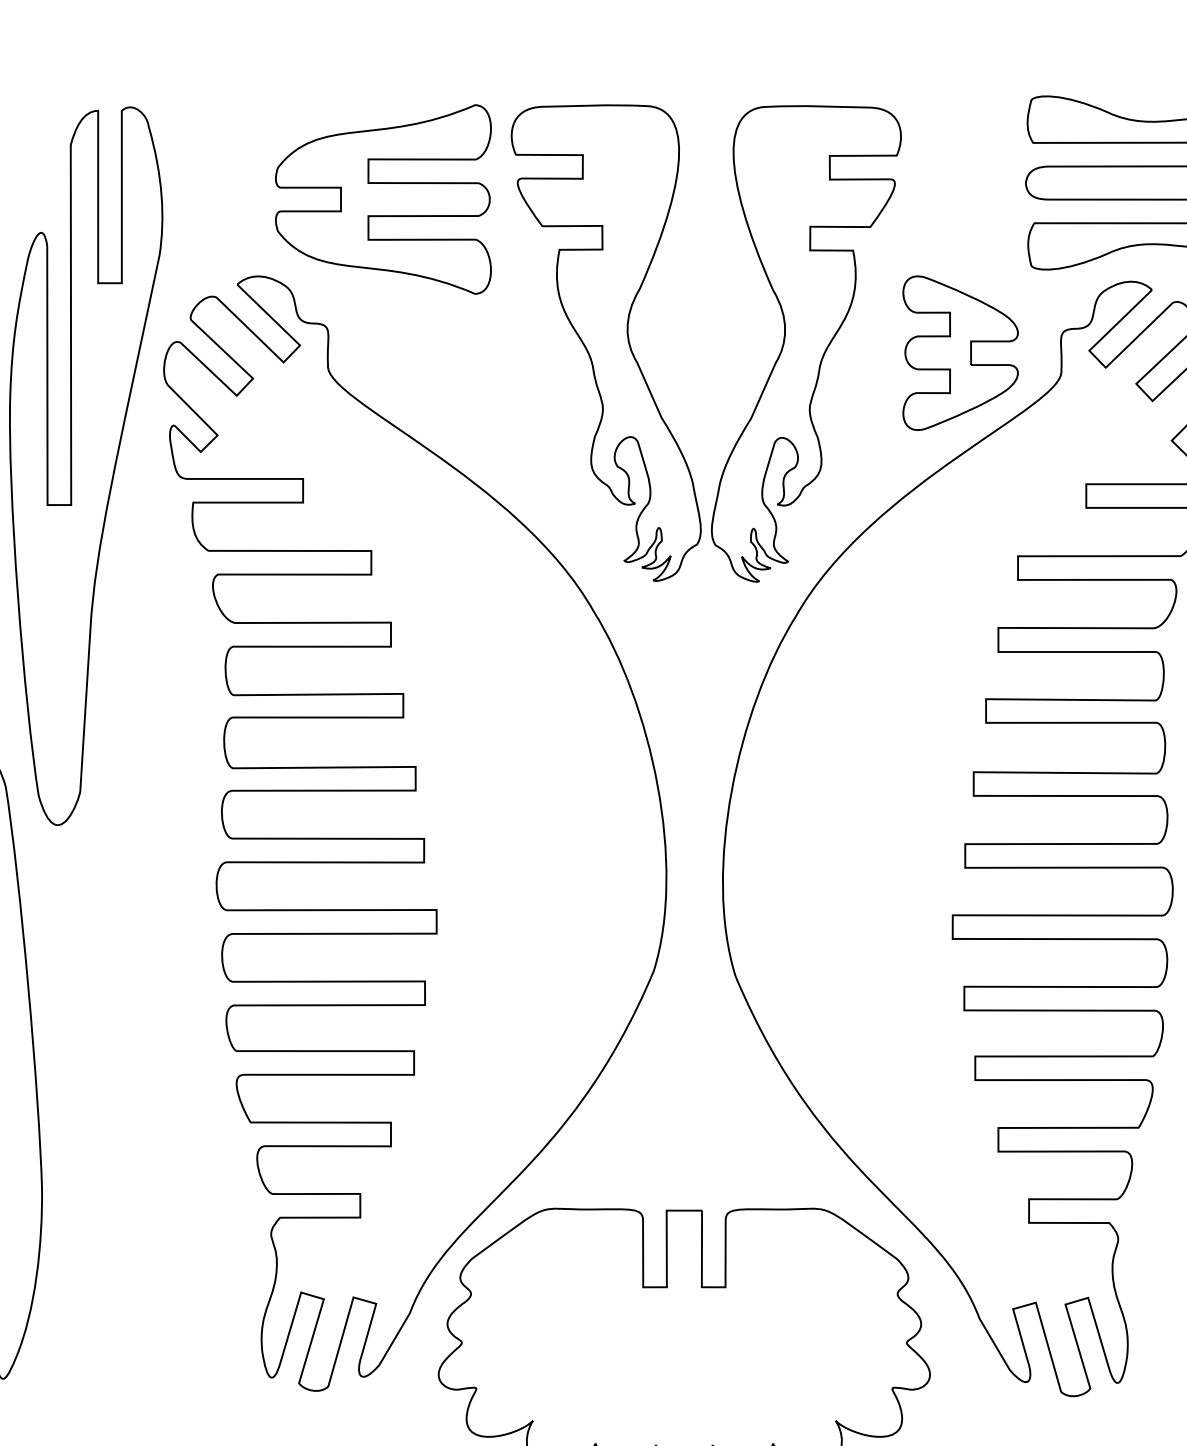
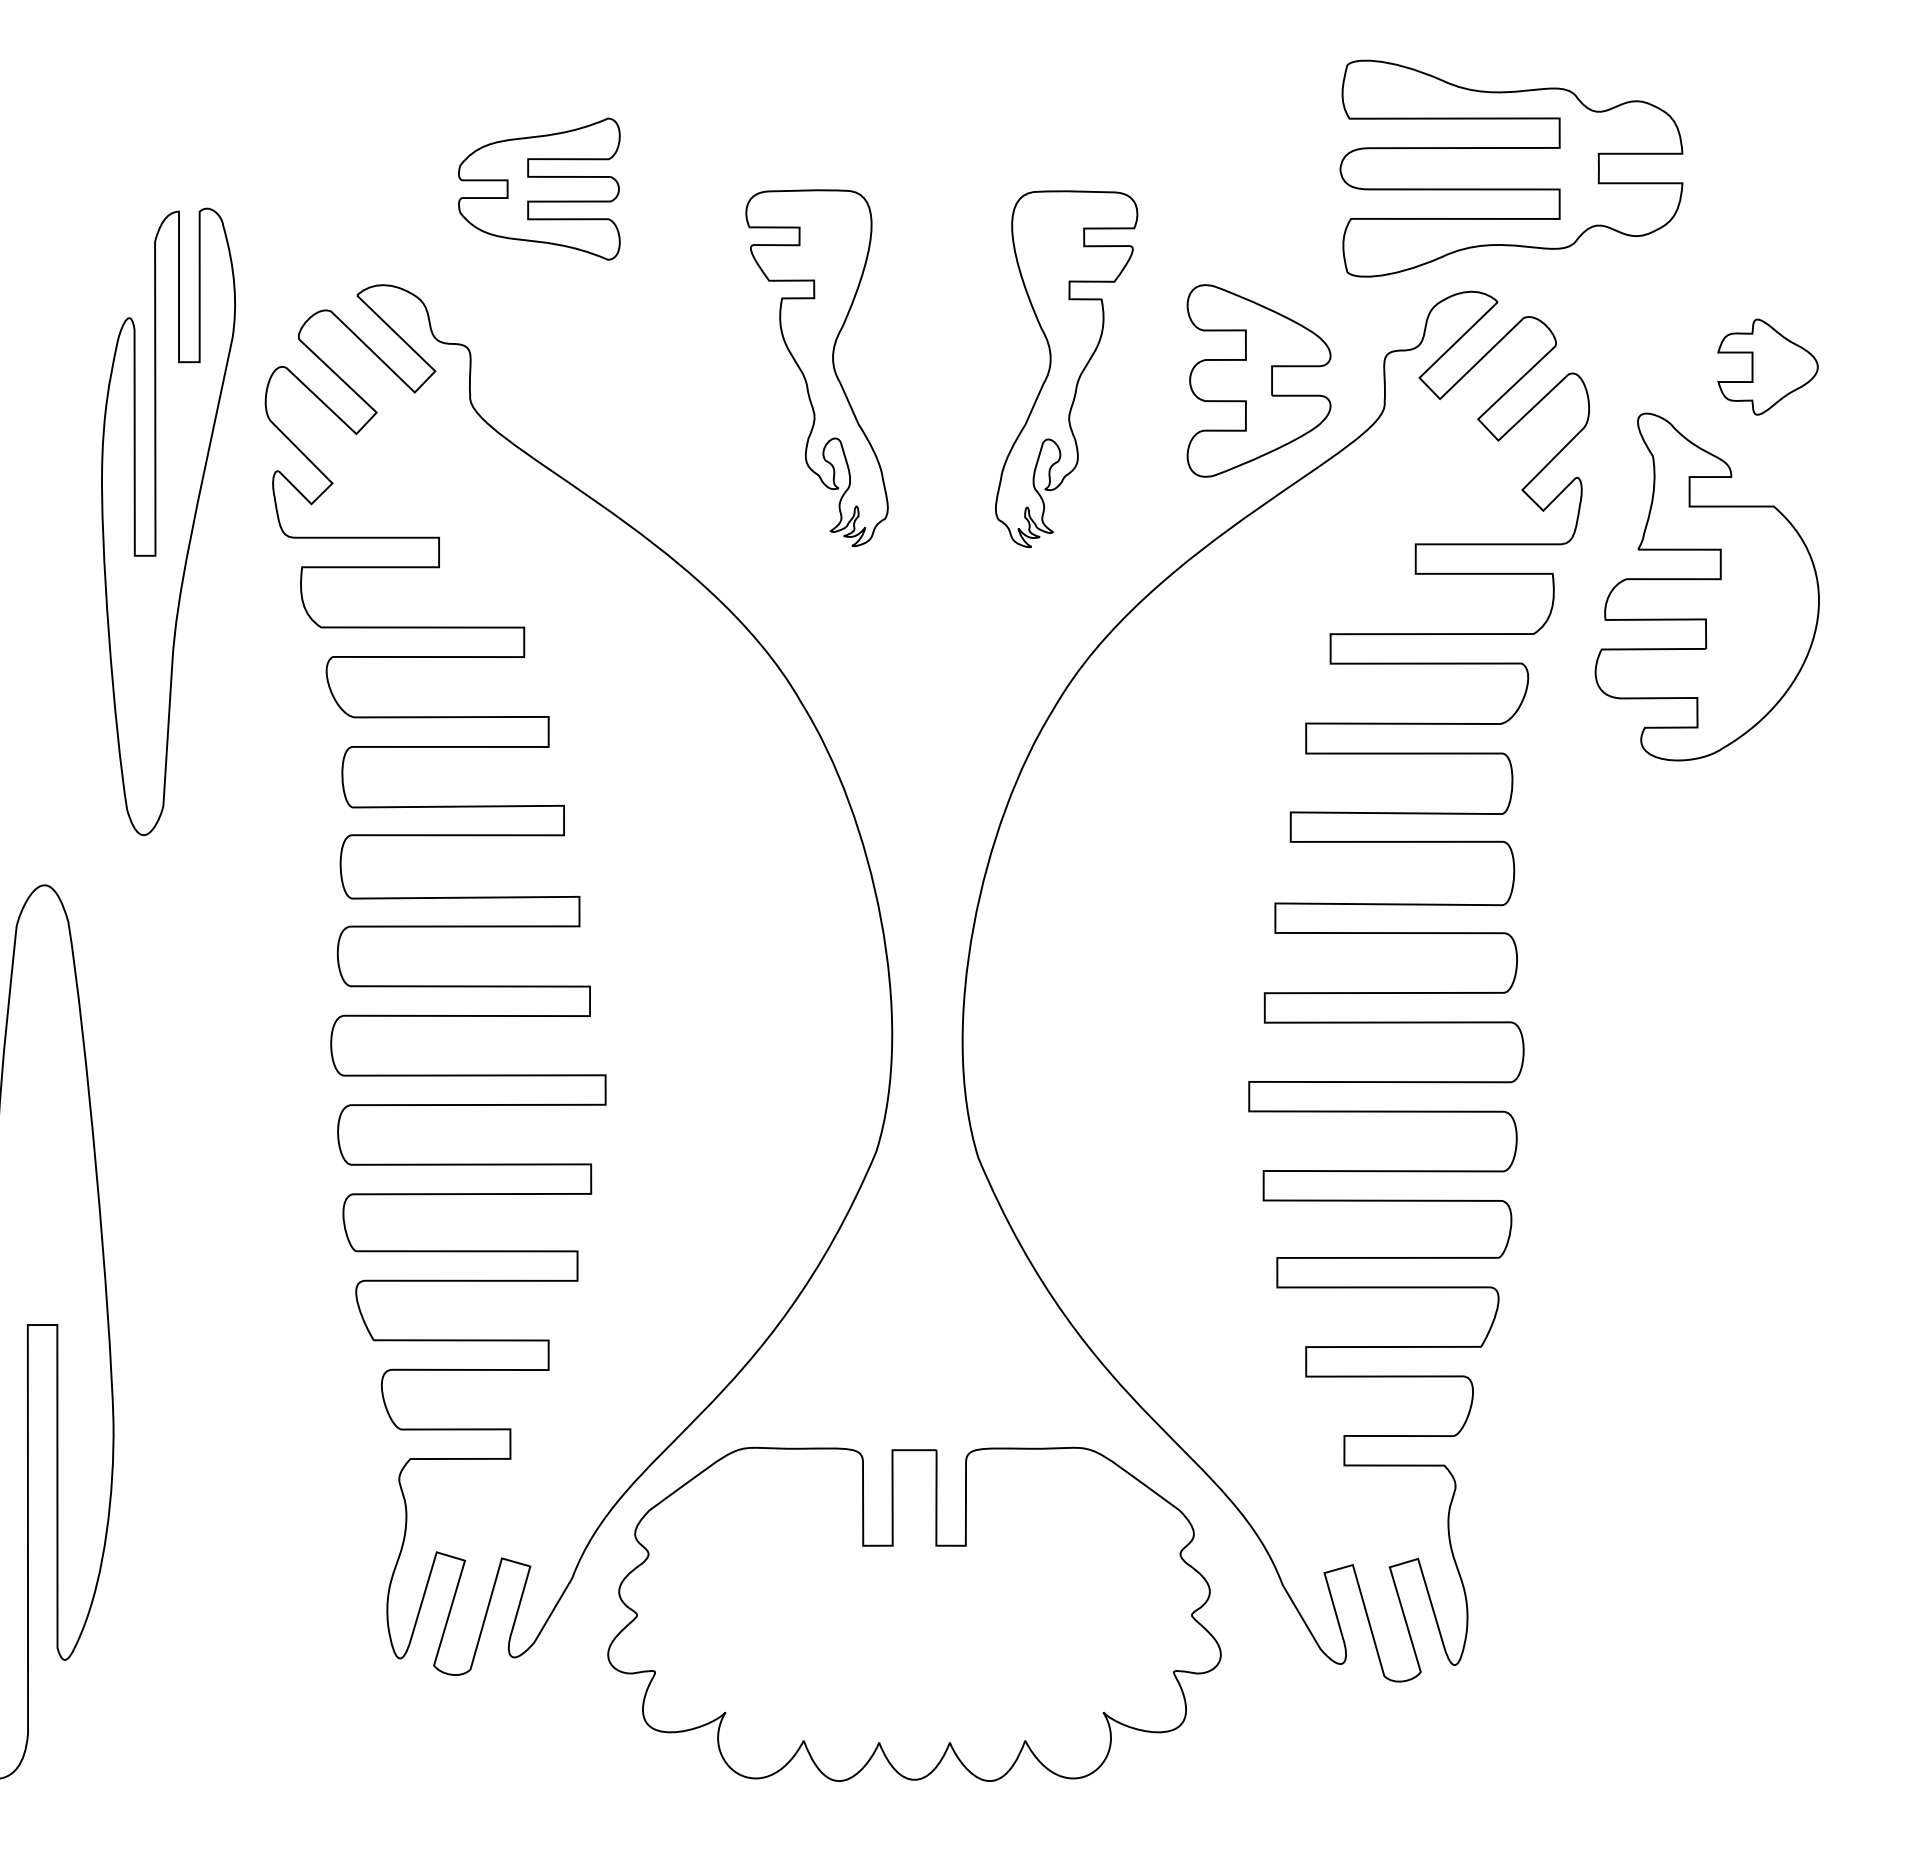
part: (383, 198) -> (539, 188), size x0.6
part: (605, 342) -> (816, 367), size x0.6
part: (806, 343) -> (1066, 368), size x0.6
part: (86, 465) -> (168, 521), size x0.7

